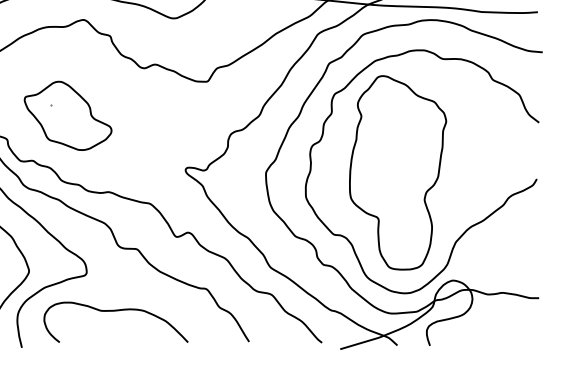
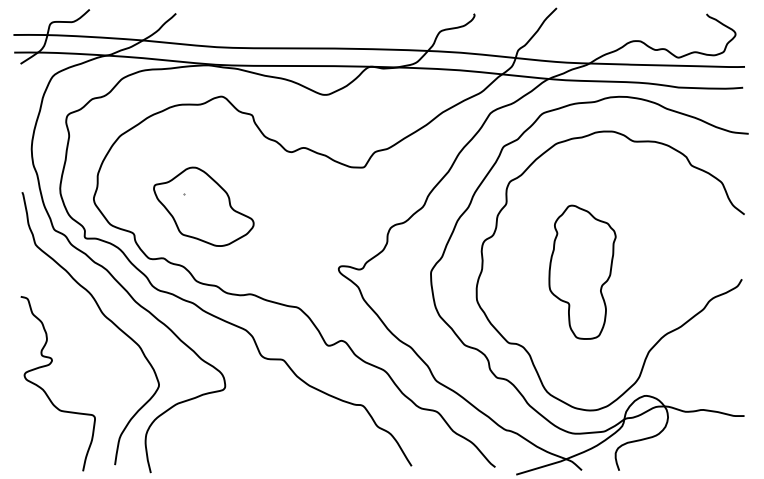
part: (397, 173) -> (582, 272), size x0.6
curve: (115, 311) -> (258, 431), removed

